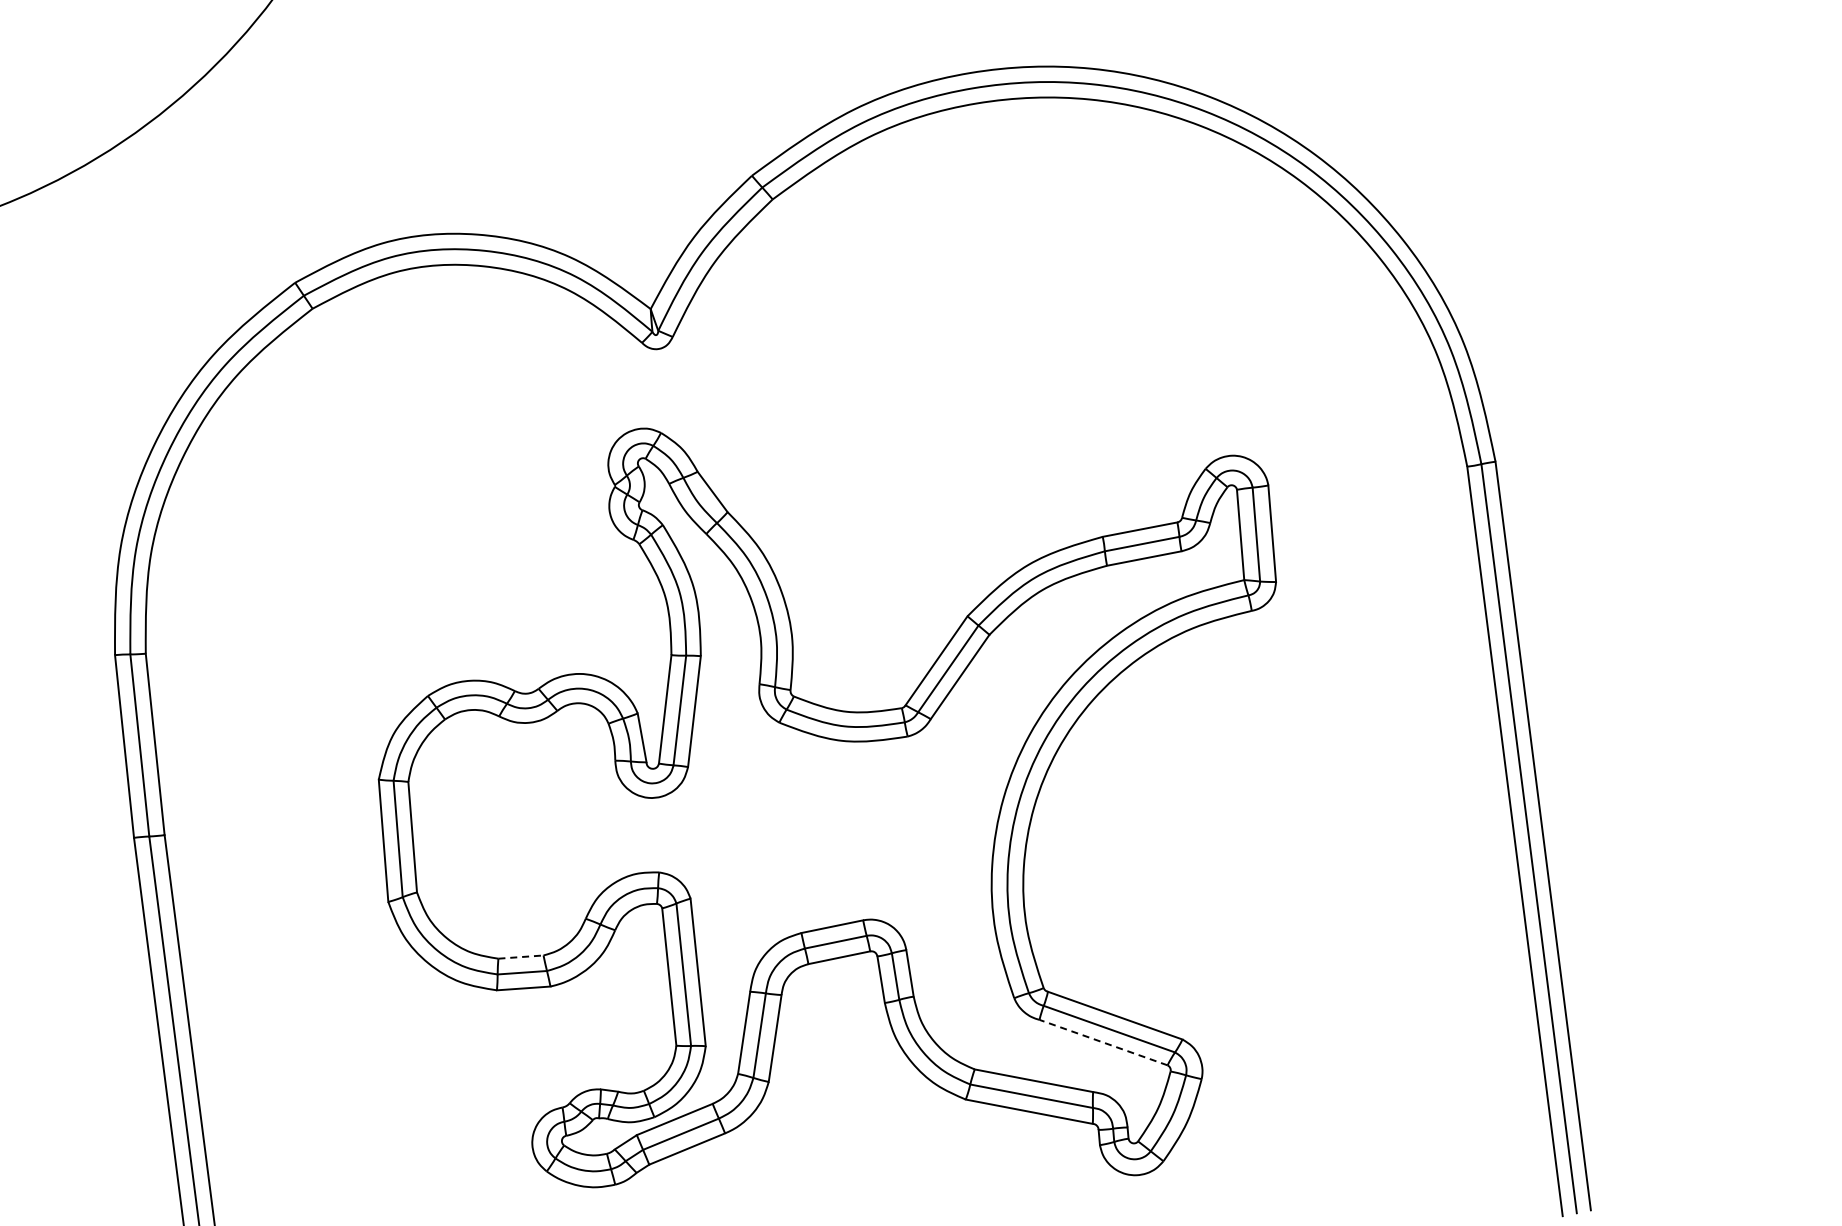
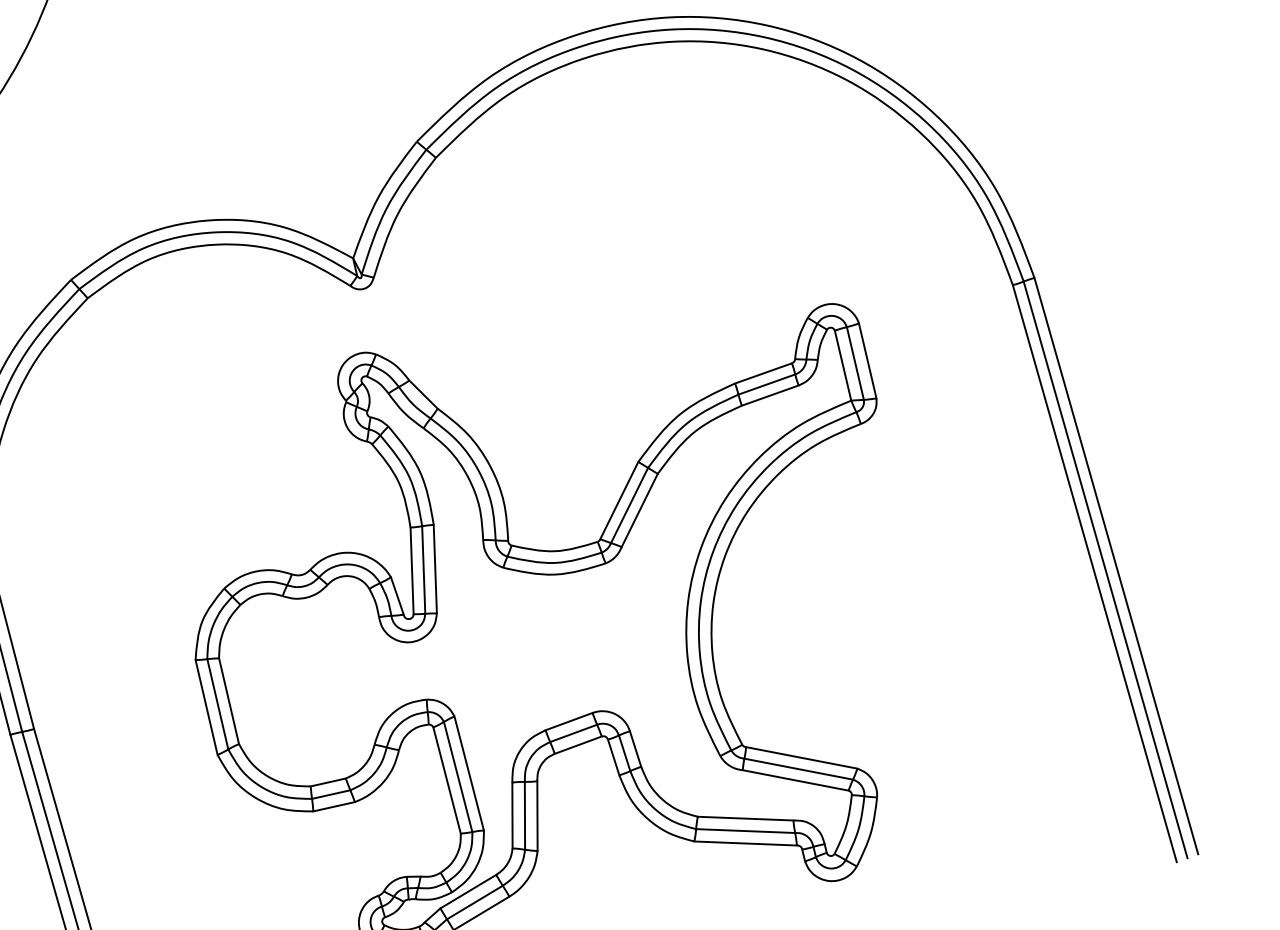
line: (520, 957) -> (327, 782), dashed -> solid
line: (1103, 1042) -> (795, 780), dashed -> solid

